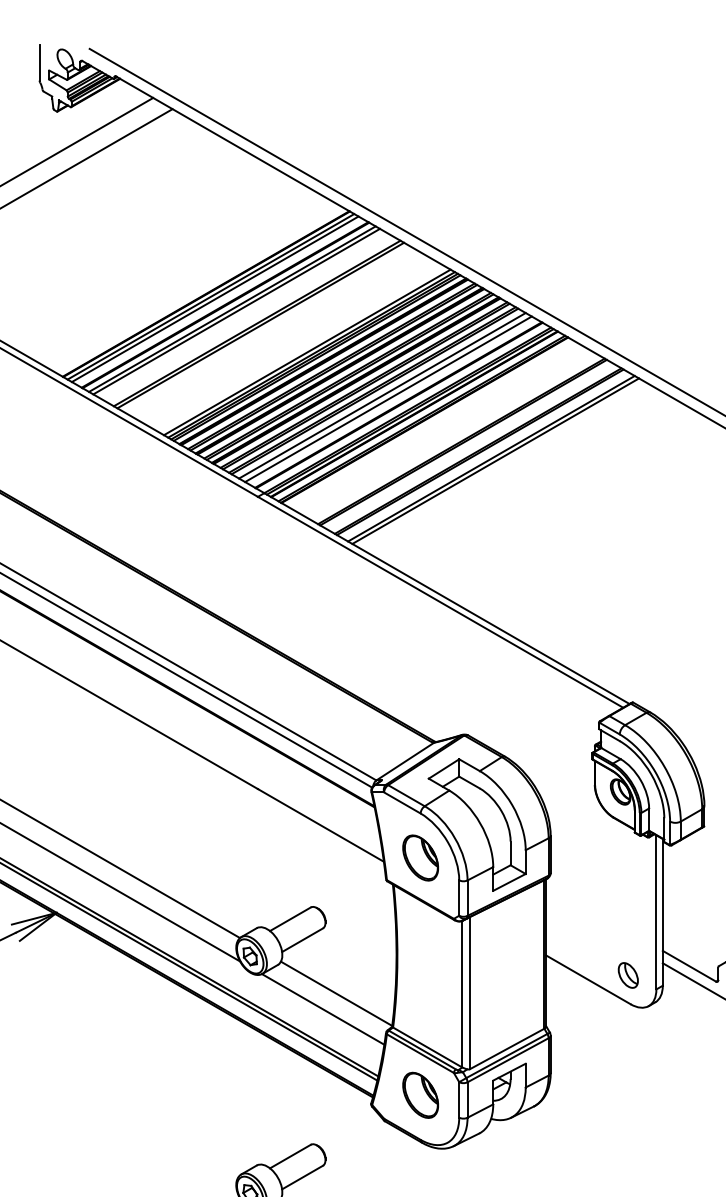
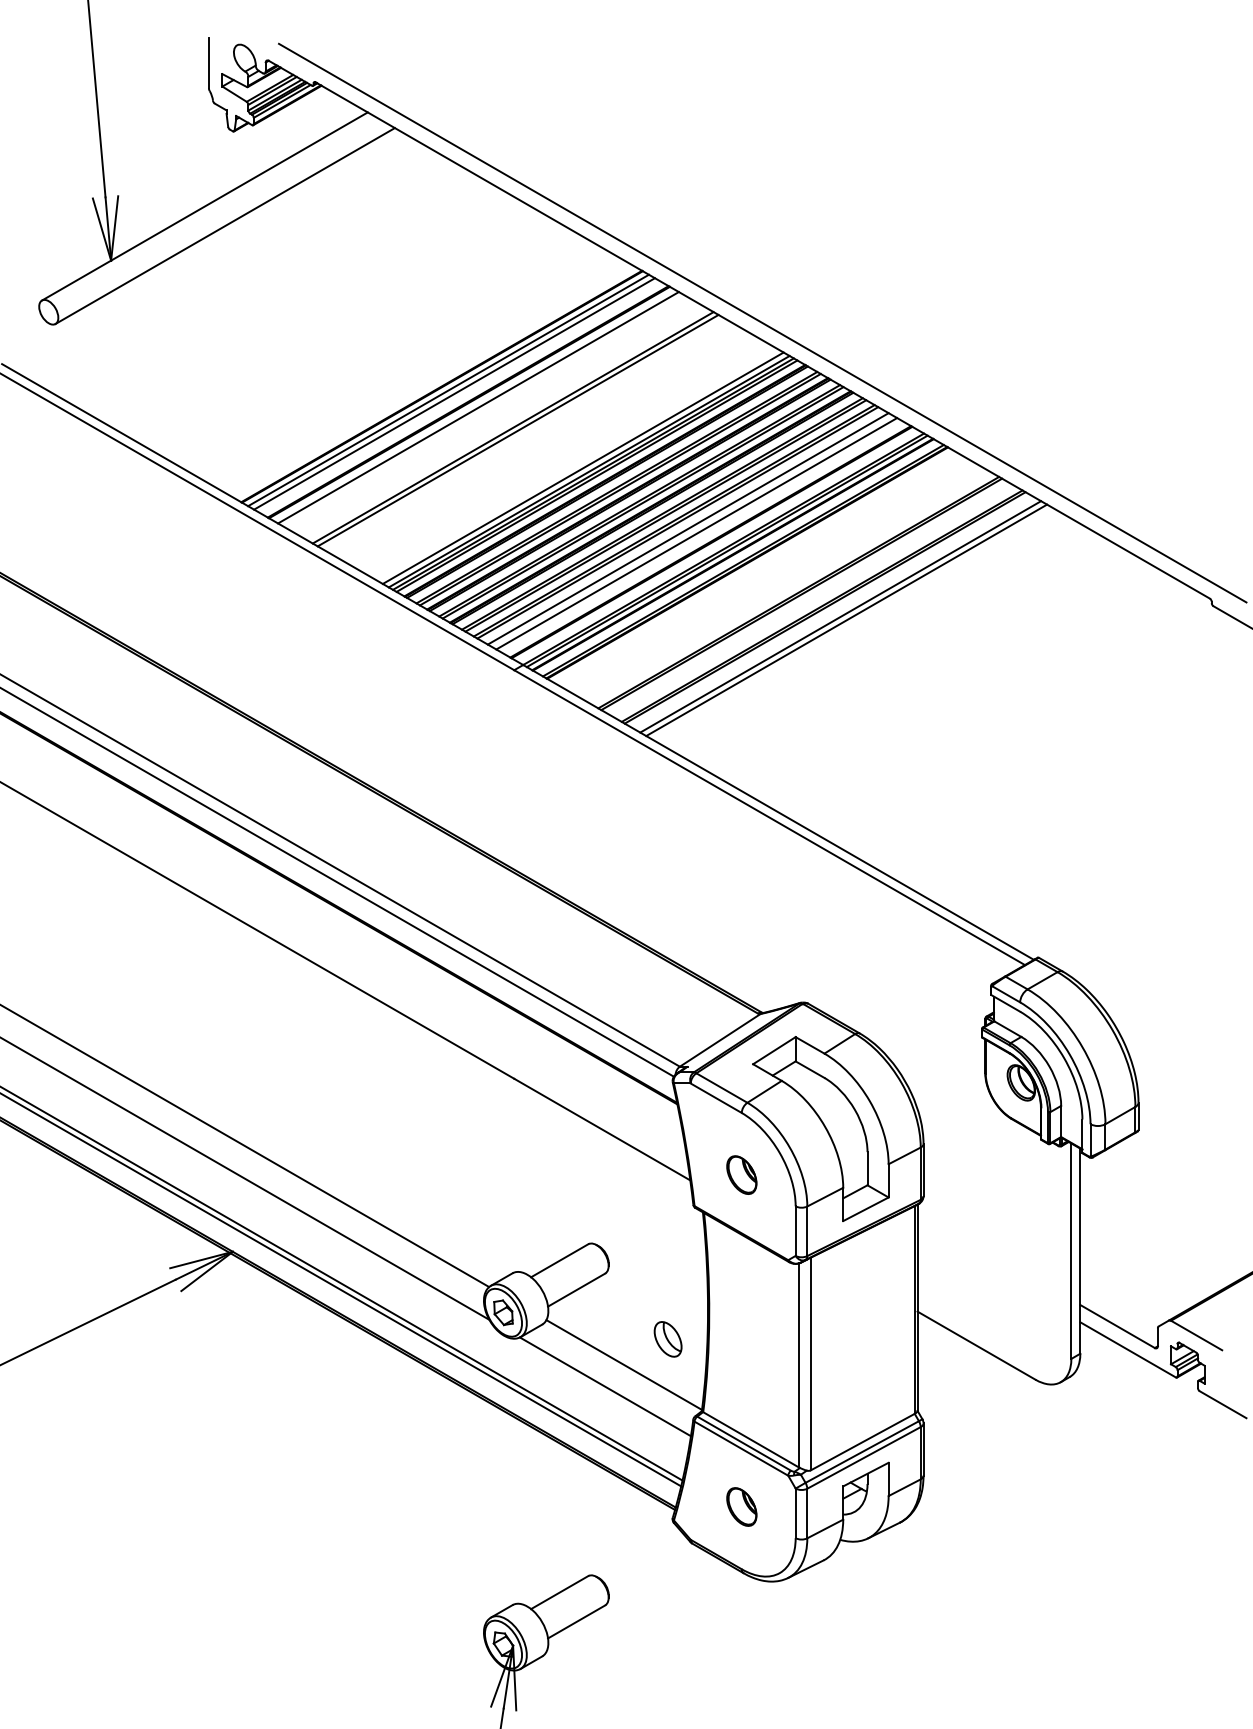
line: (236, 311) -> (484, 410), removed
part: (420, 857) -> (741, 1174), size x0.6
part: (627, 975) -> (667, 1339), moved
part: (420, 1094) -> (741, 1506), size x0.6

